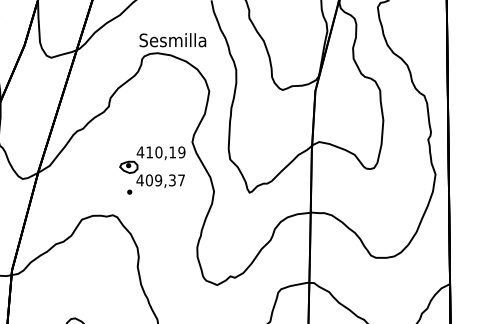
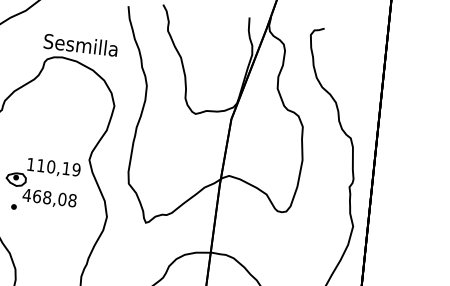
text: (140, 152) -> (30, 164), 410,19 -> 110,19
text: (165, 180) -> (54, 198), 409,37 -> 468,08

